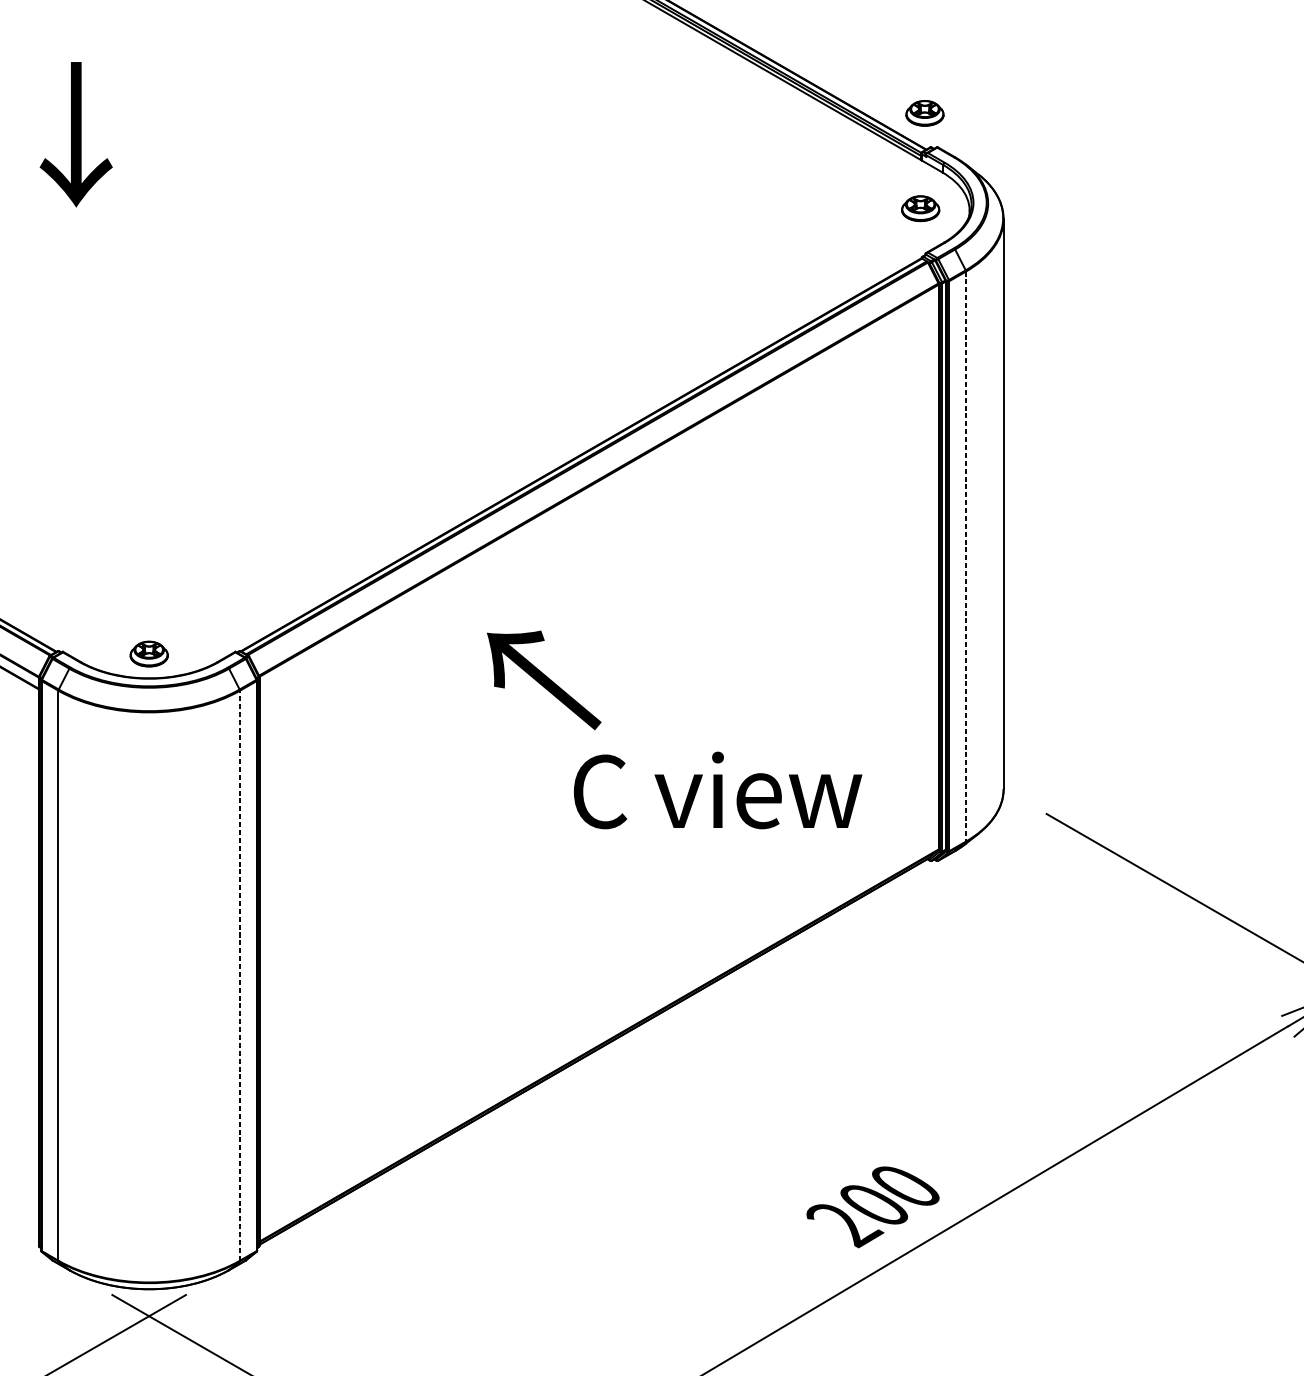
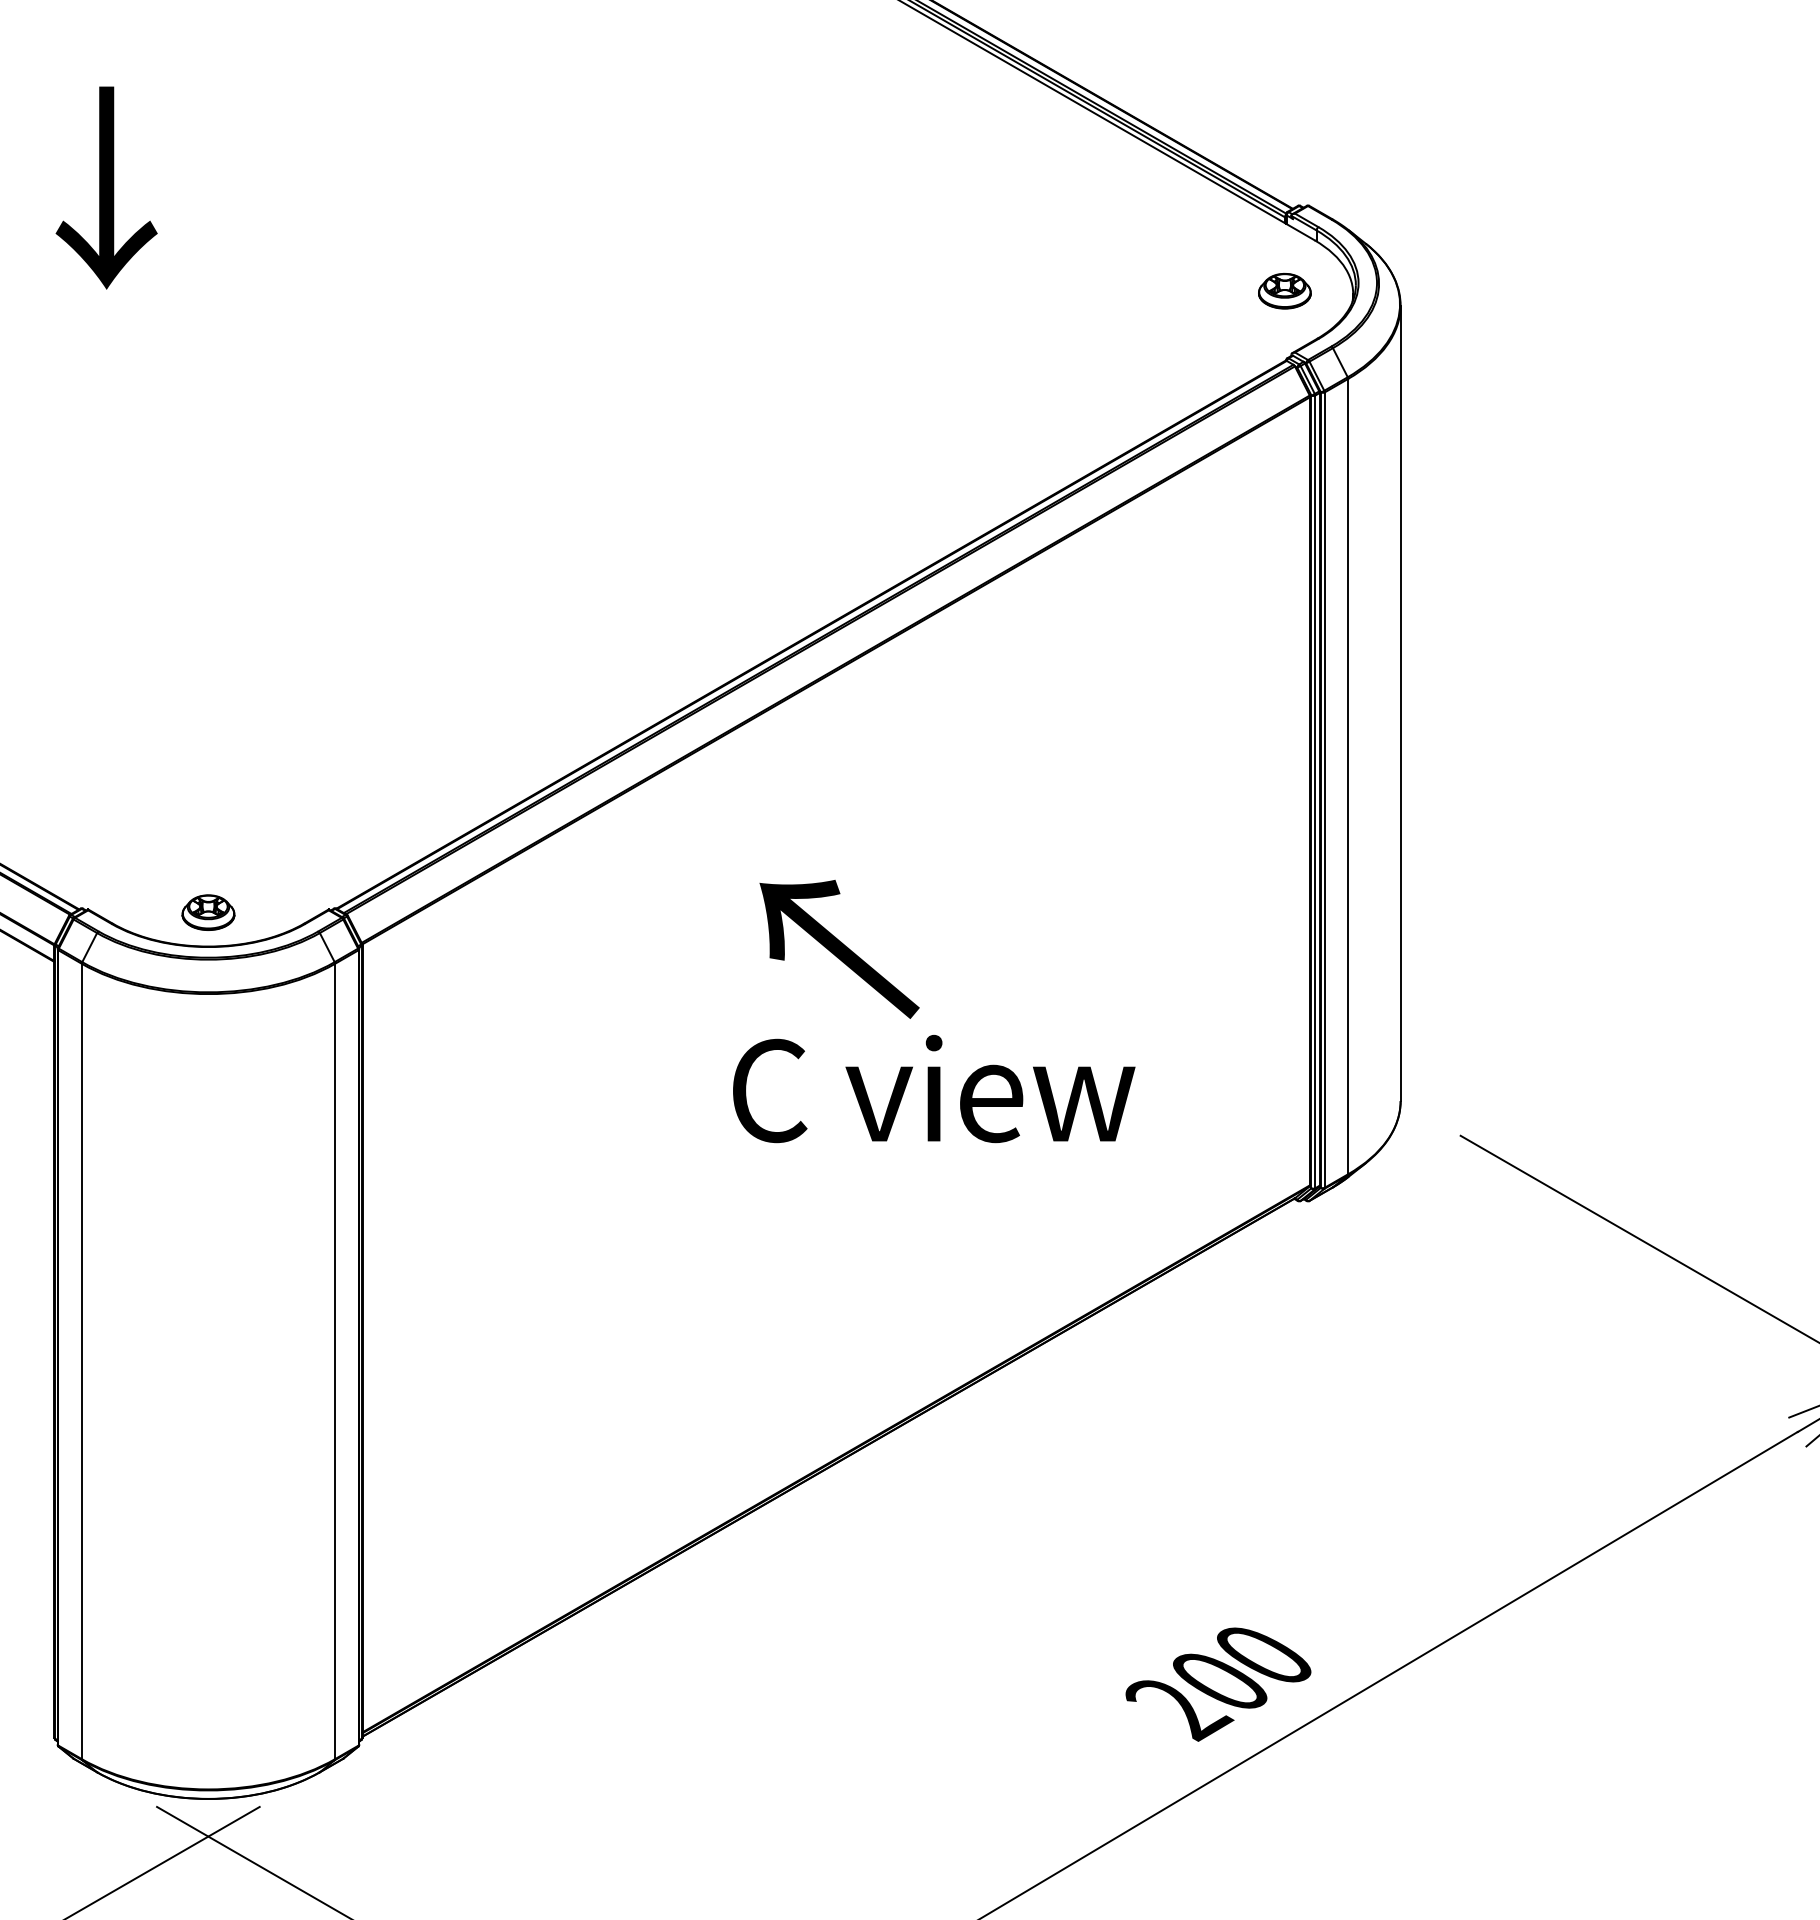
part: (924, 113) -> (1290, 158), removed
line: (966, 556) -> (1348, 776), dashed -> solid
text: (544, 680) -> (839, 949), moved
text: (718, 790) -> (934, 1089), moved
line: (240, 975) -> (335, 1361), dashed -> solid

